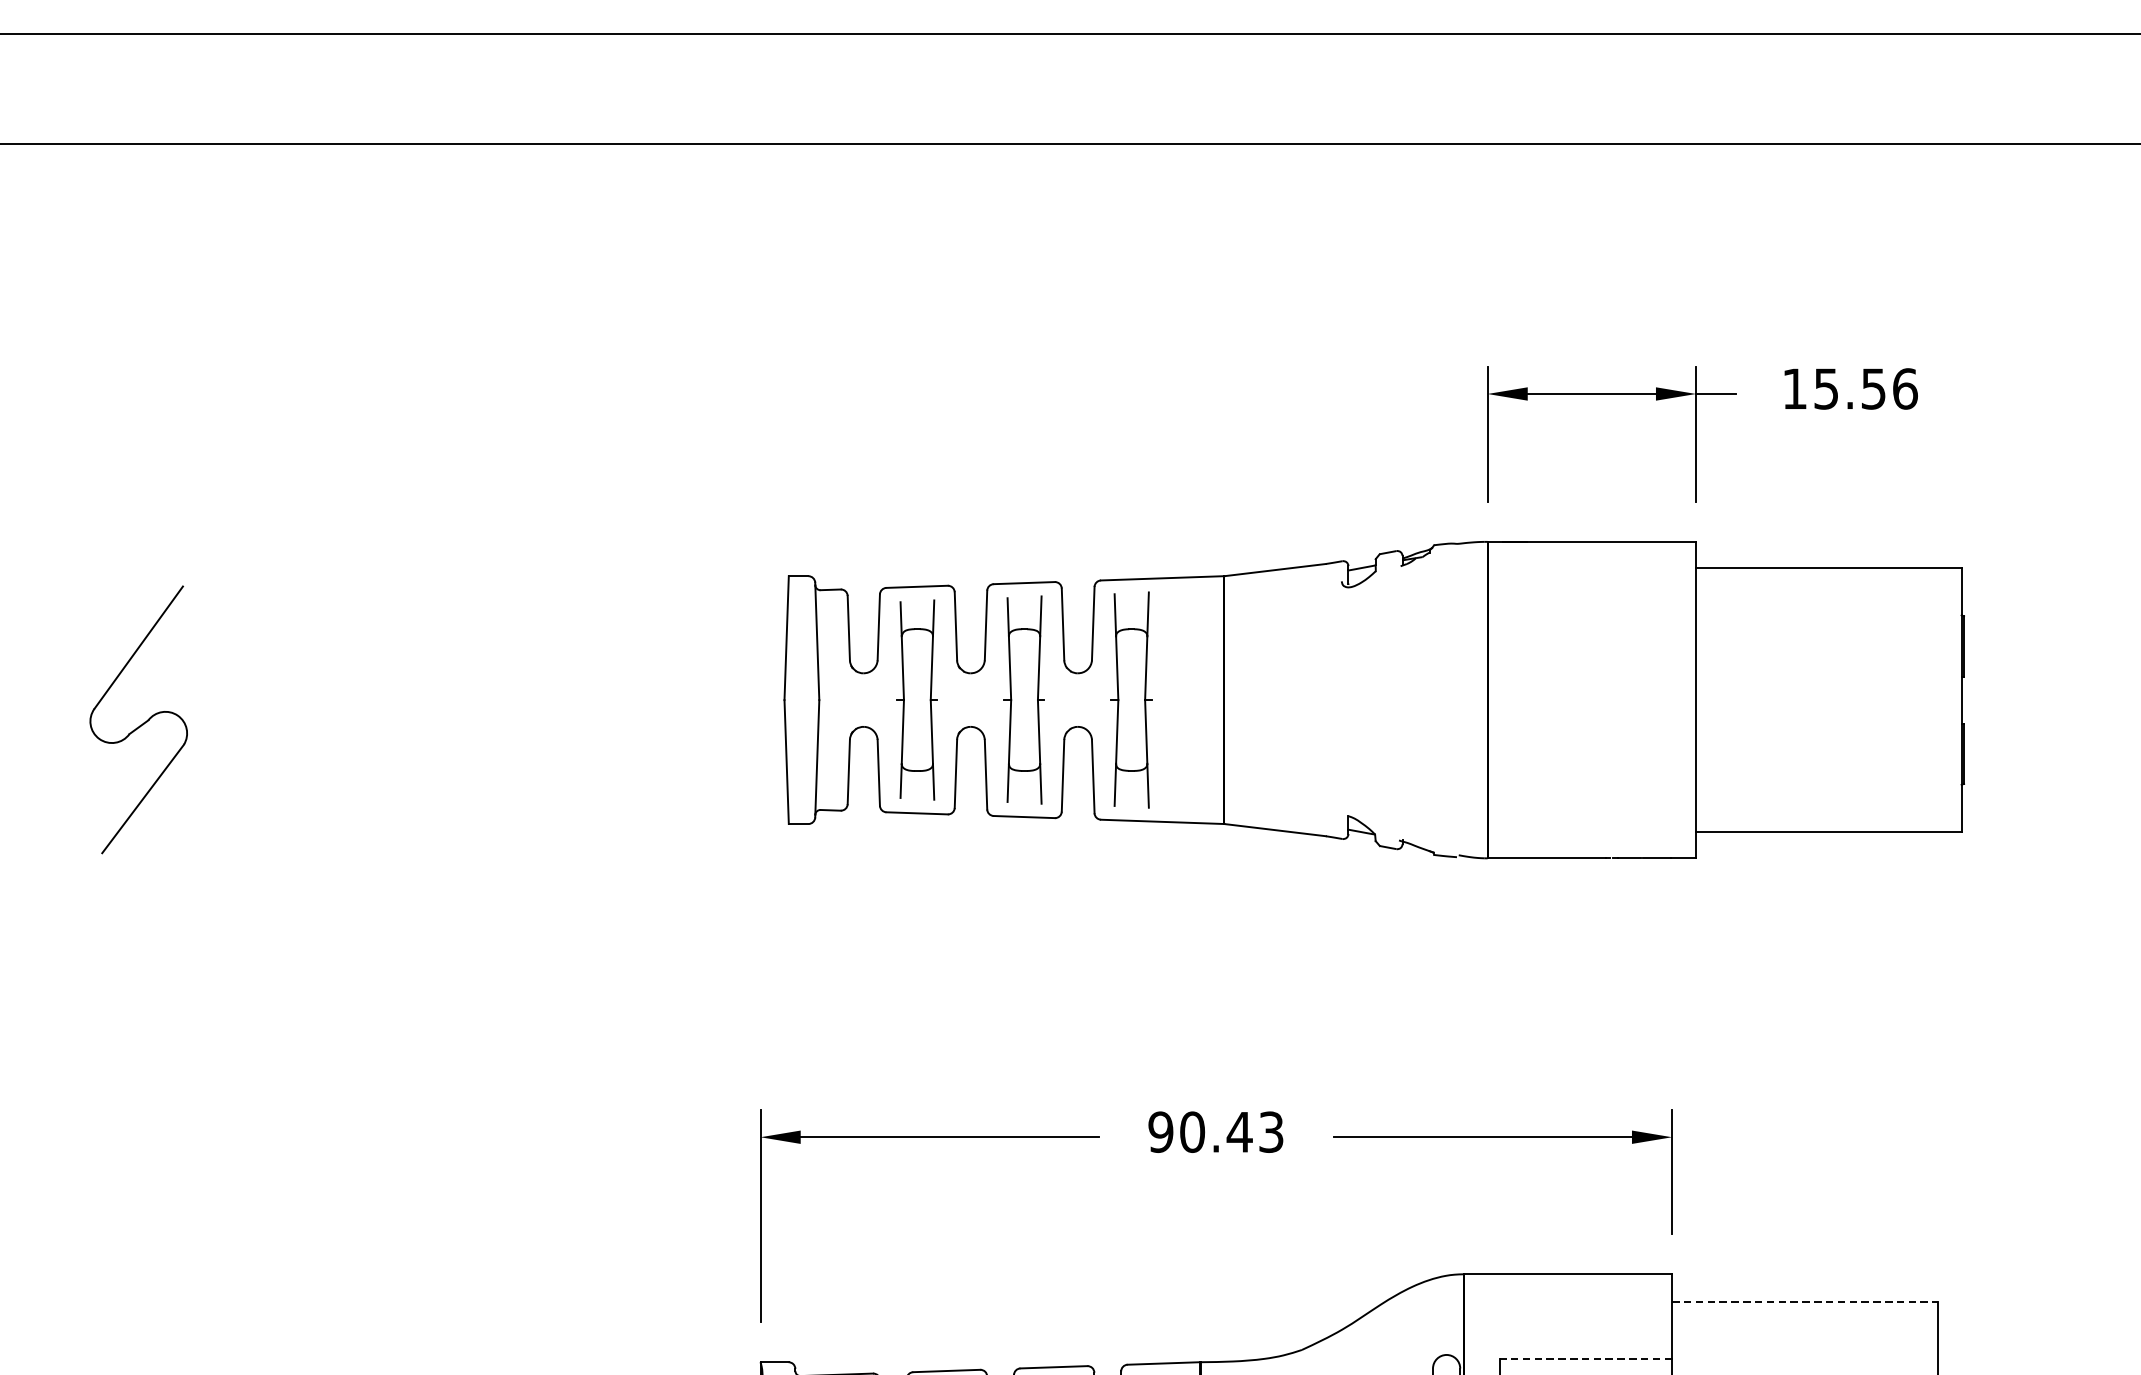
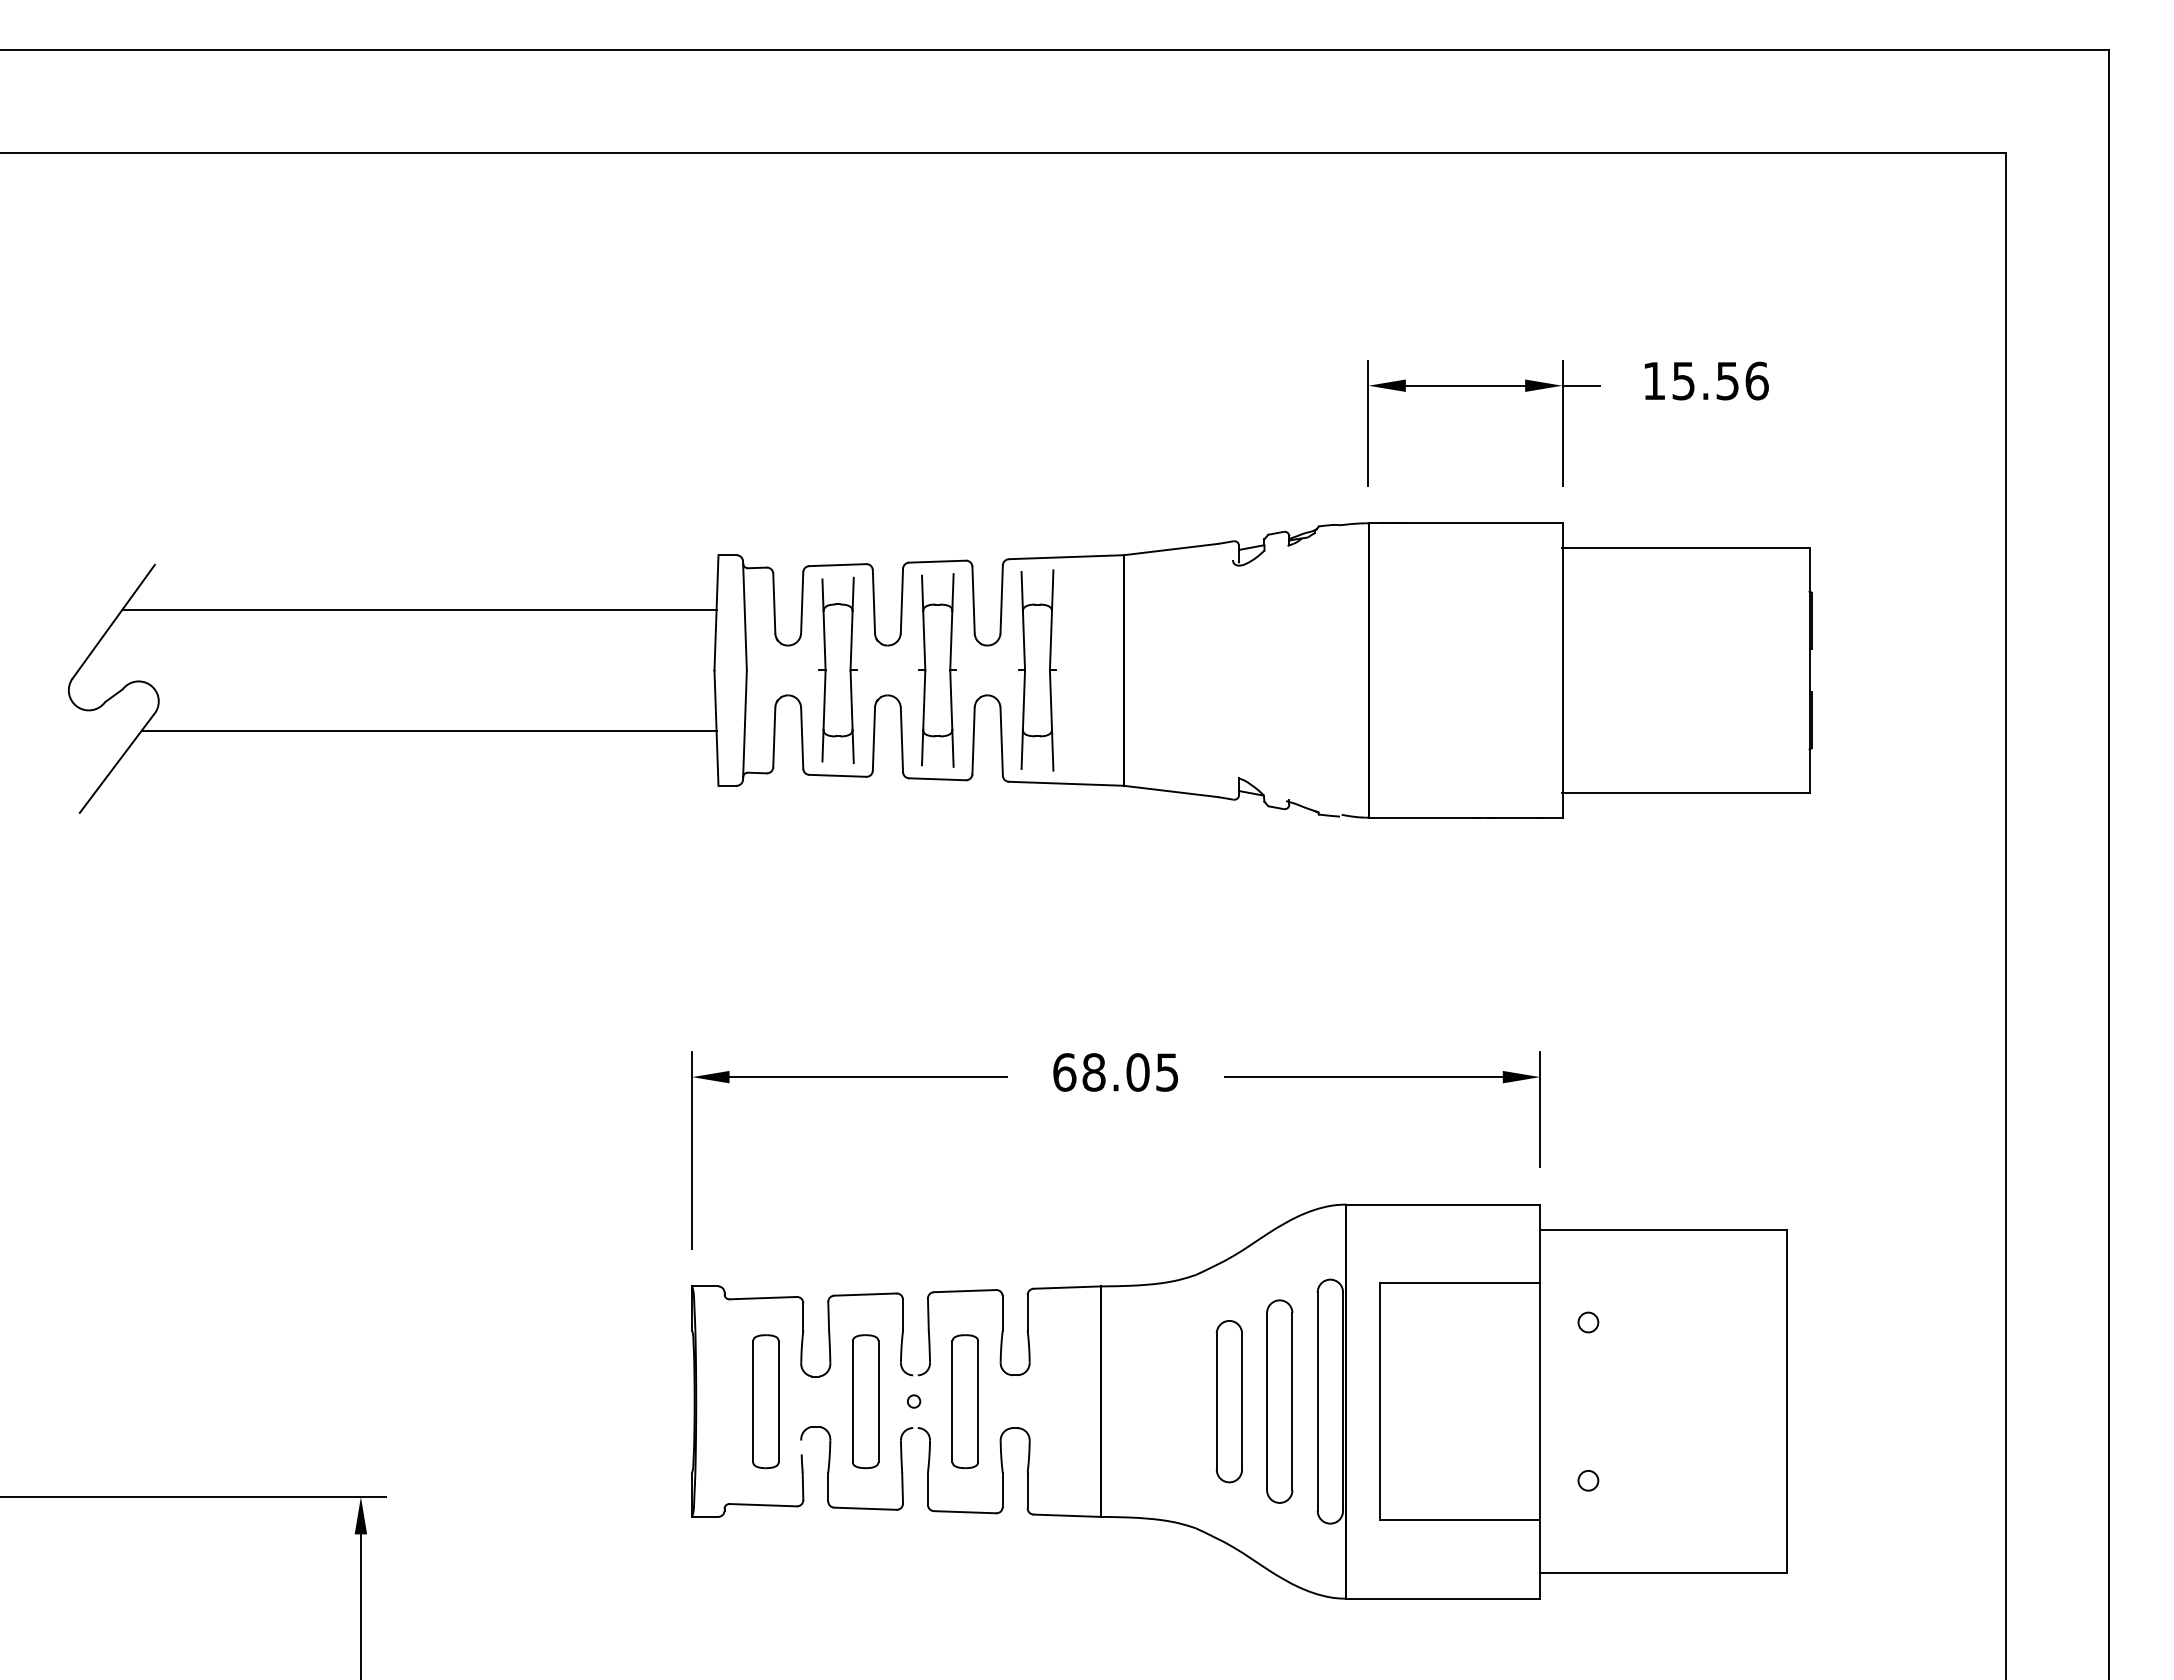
line: (467, 635) -> (419, 610), added
line: (477, 764) -> (428, 730), added
text: (1215, 1132) -> (1115, 1072), 90.43 -> 68.05
line: (1804, 1302) -> (1663, 1230), dashed -> solid
line: (1585, 1358) -> (1459, 1282), dashed -> solid

